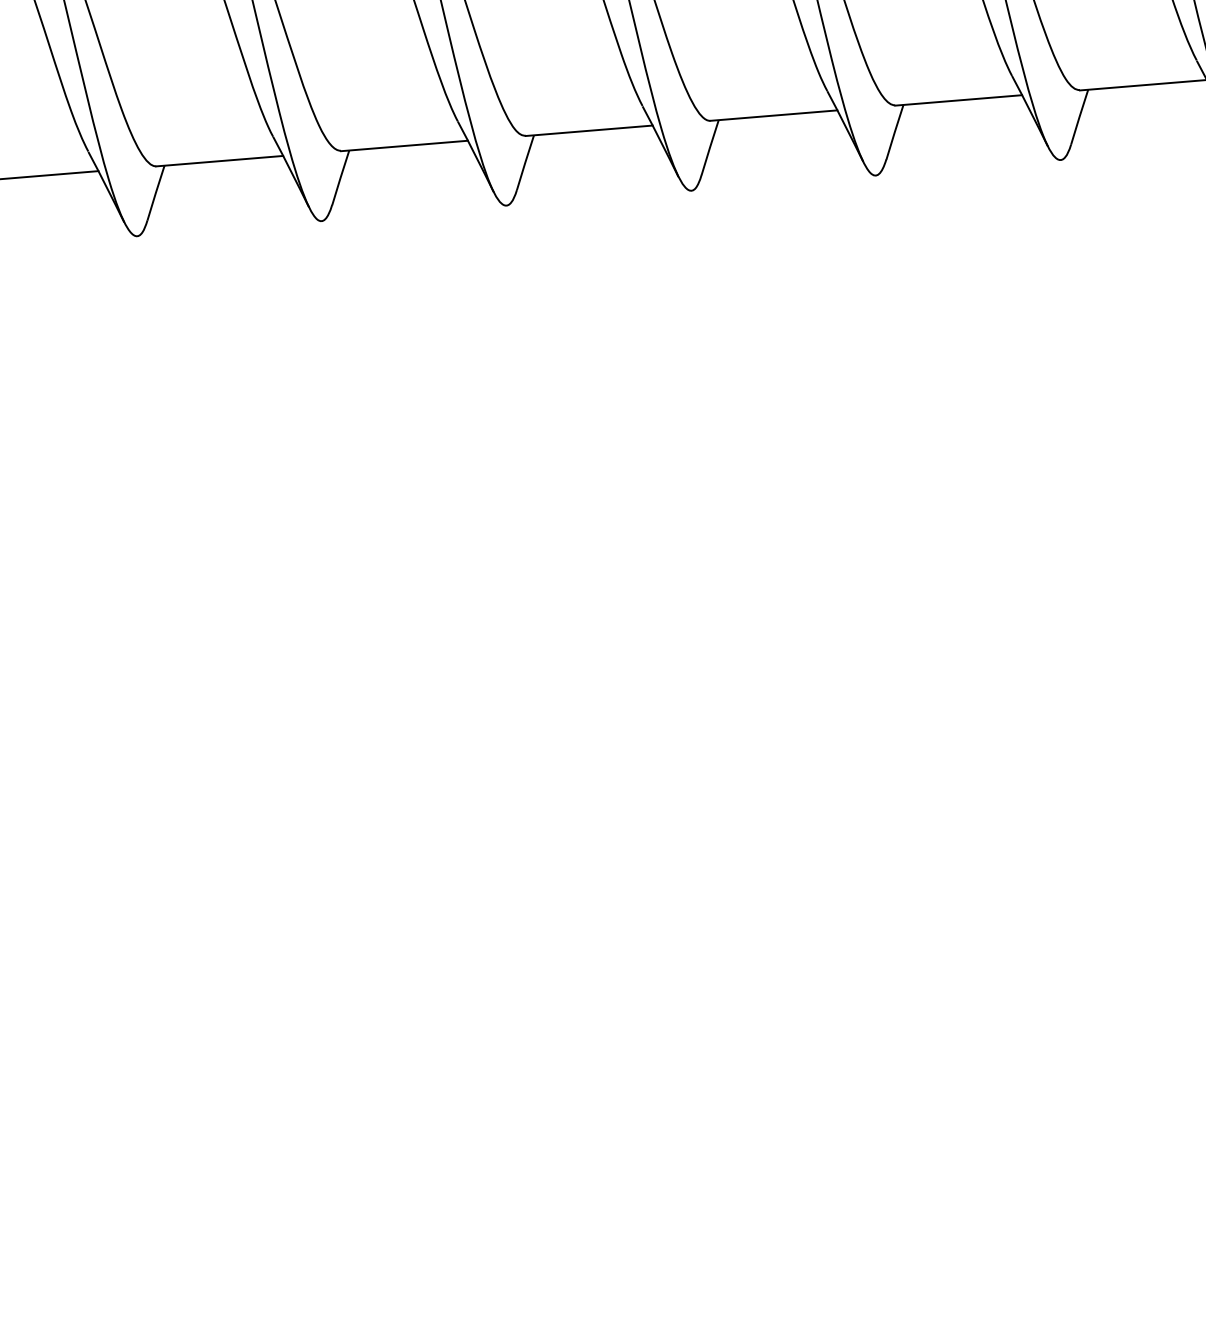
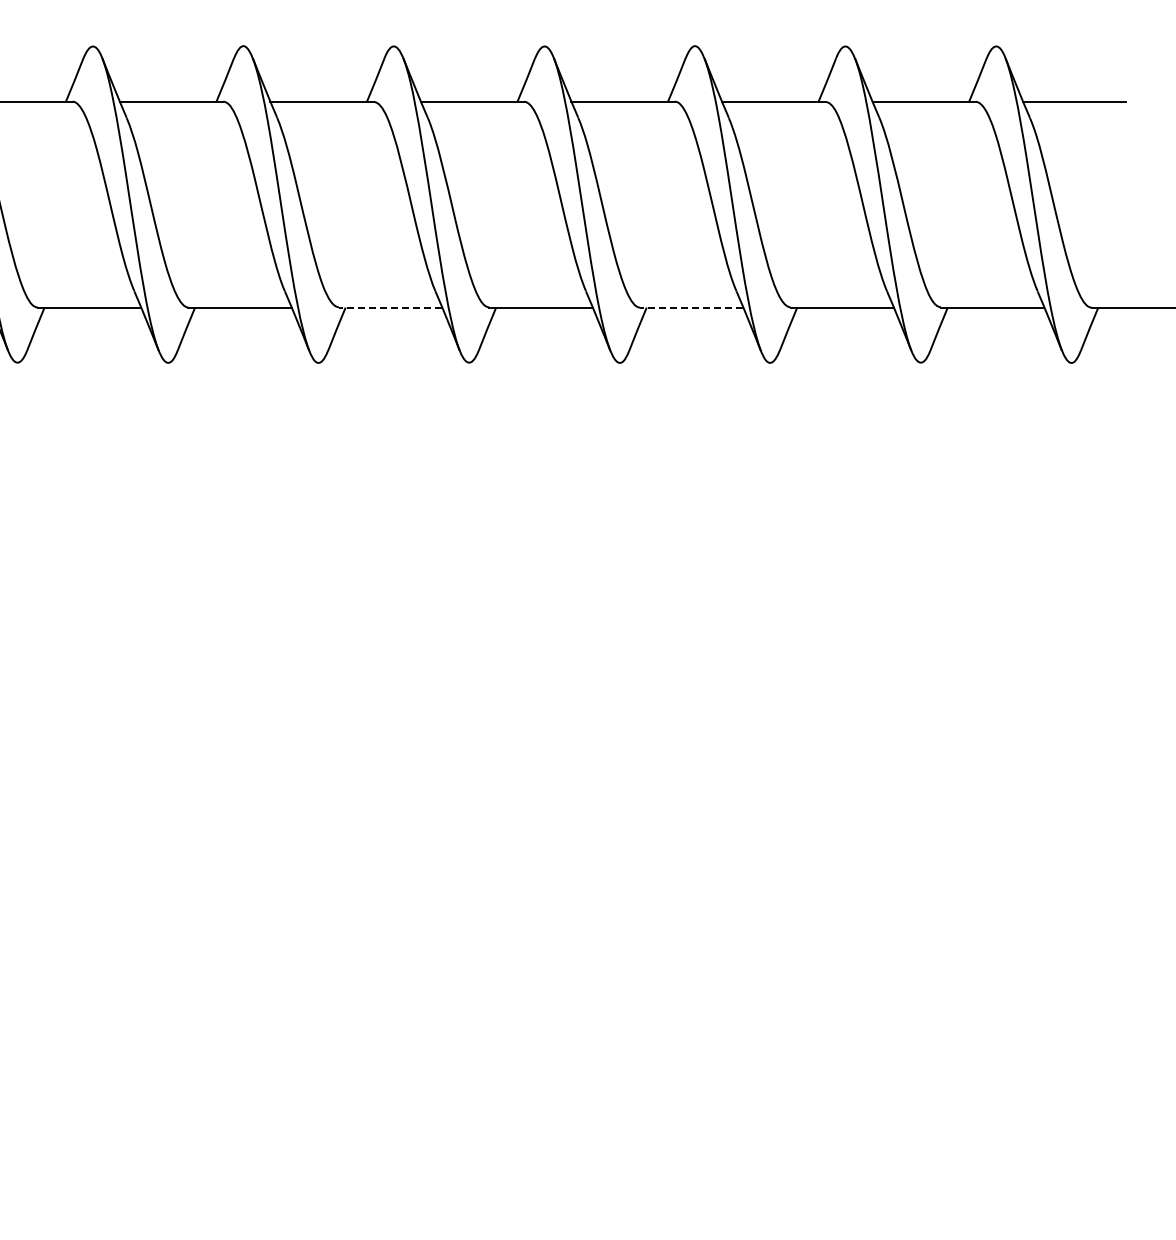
line: (773, 115) -> (691, 307), solid -> dashed
line: (404, 145) -> (390, 307), solid -> dashed

